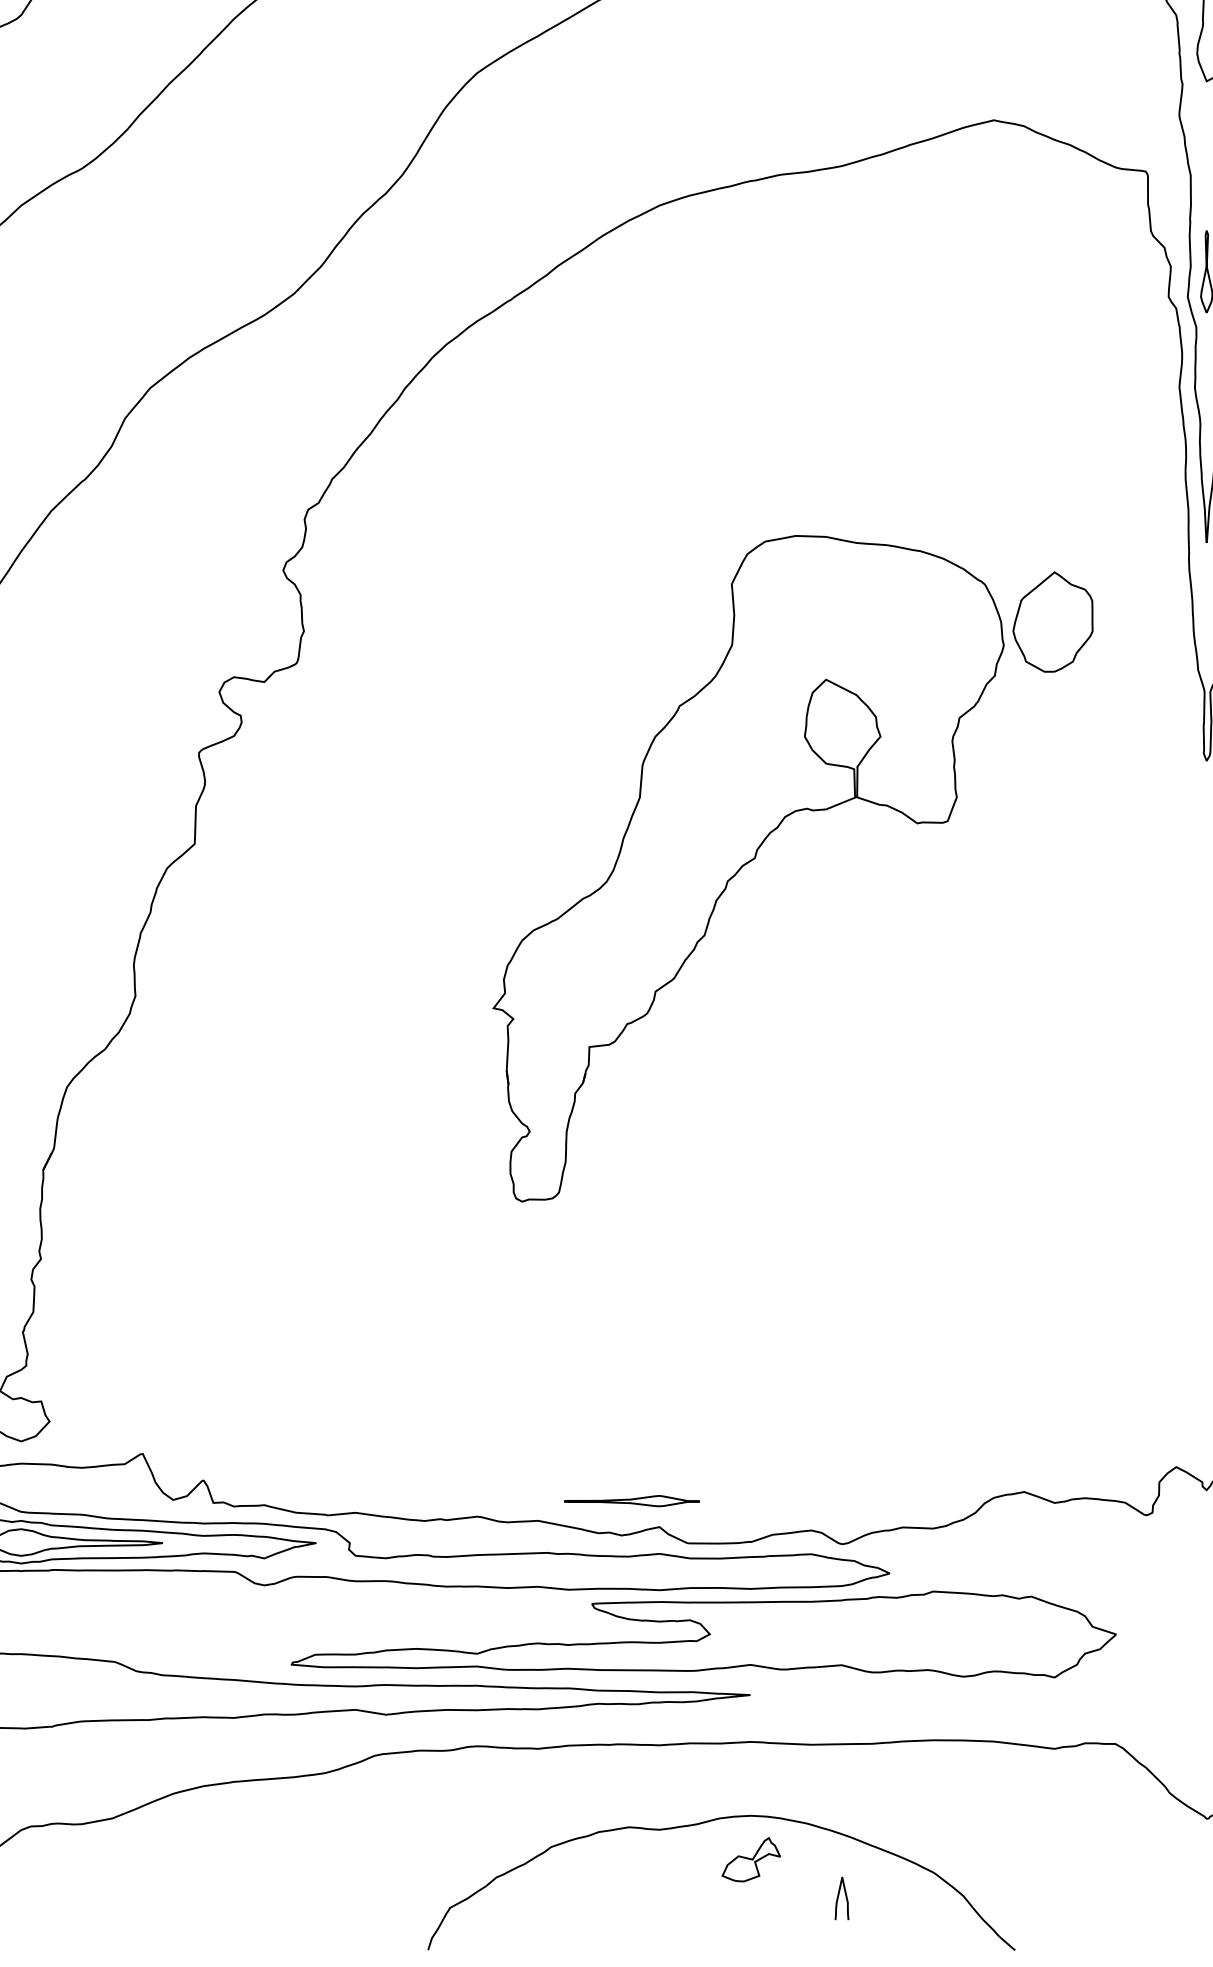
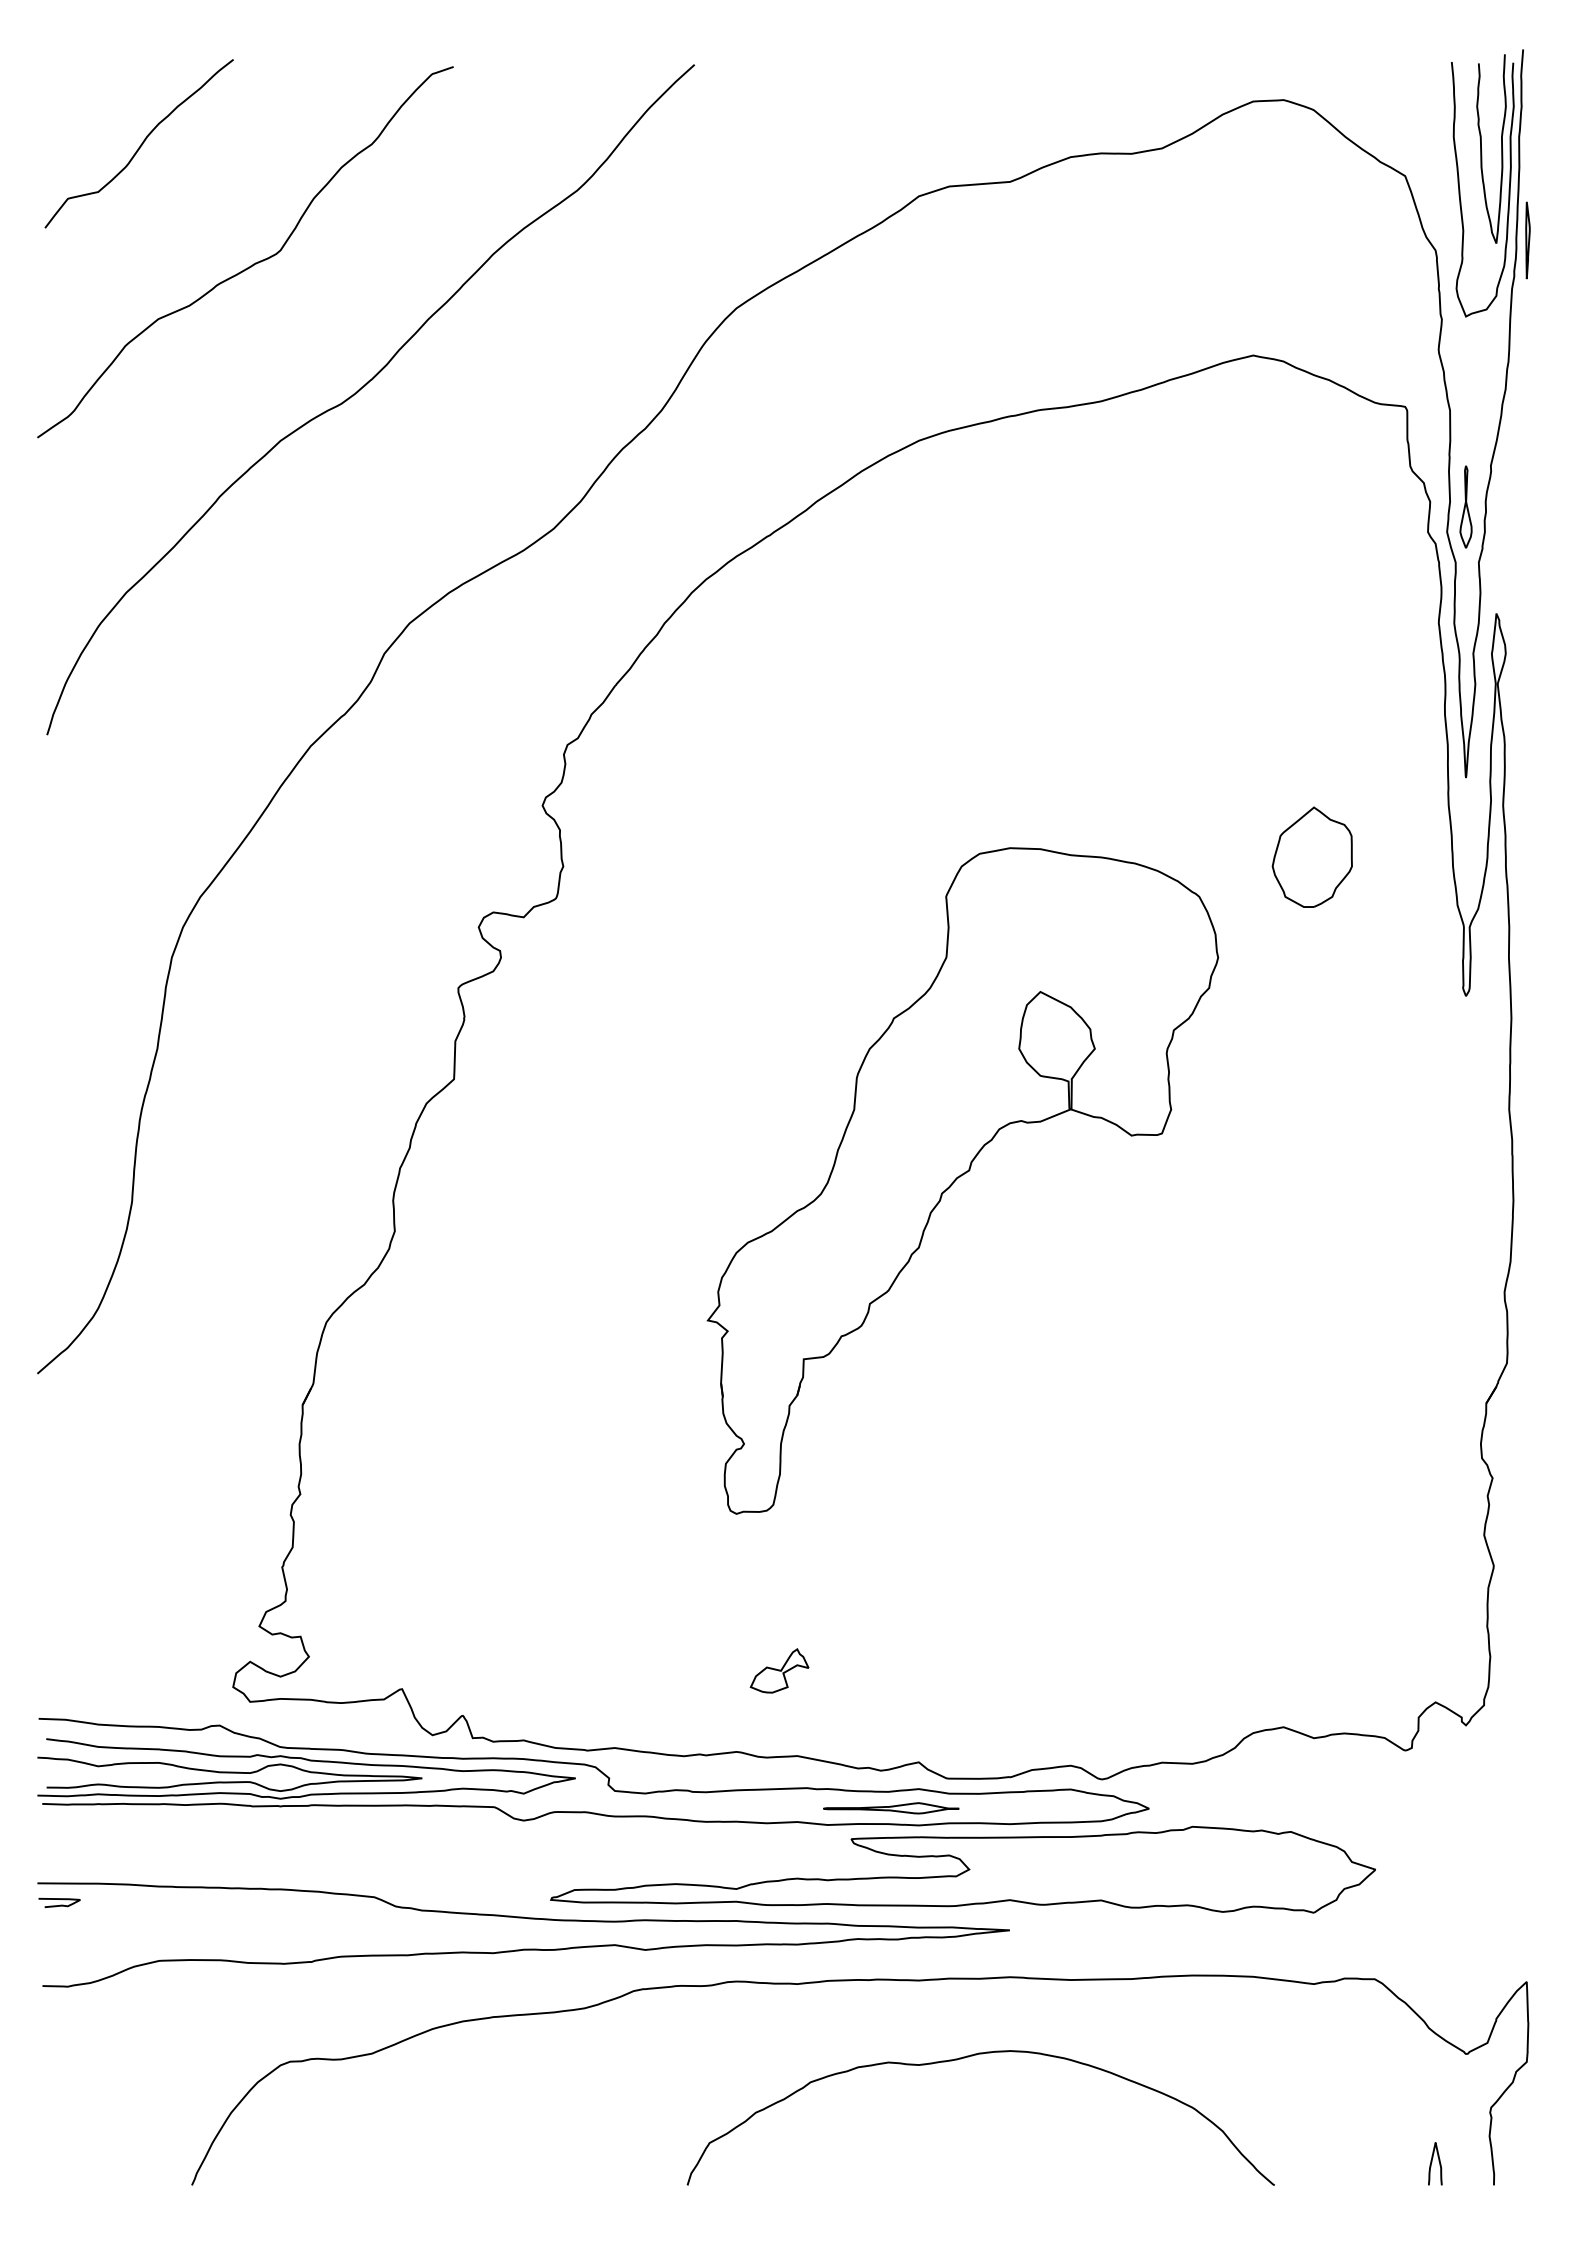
part: (748, 868) -> (962, 1180), moved
part: (632, 1501) -> (891, 1808), moved
part: (751, 1859) -> (779, 1670), moved
curve: (839, 1897) -> (1432, 2162), moved

